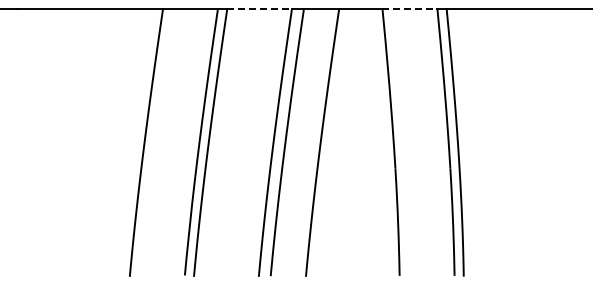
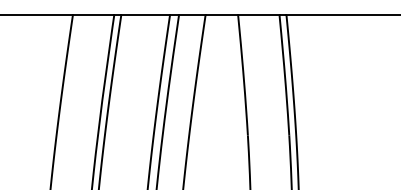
line: (260, 8) -> (146, 15), dashed -> solid
line: (410, 8) -> (259, 15), dashed -> solid

